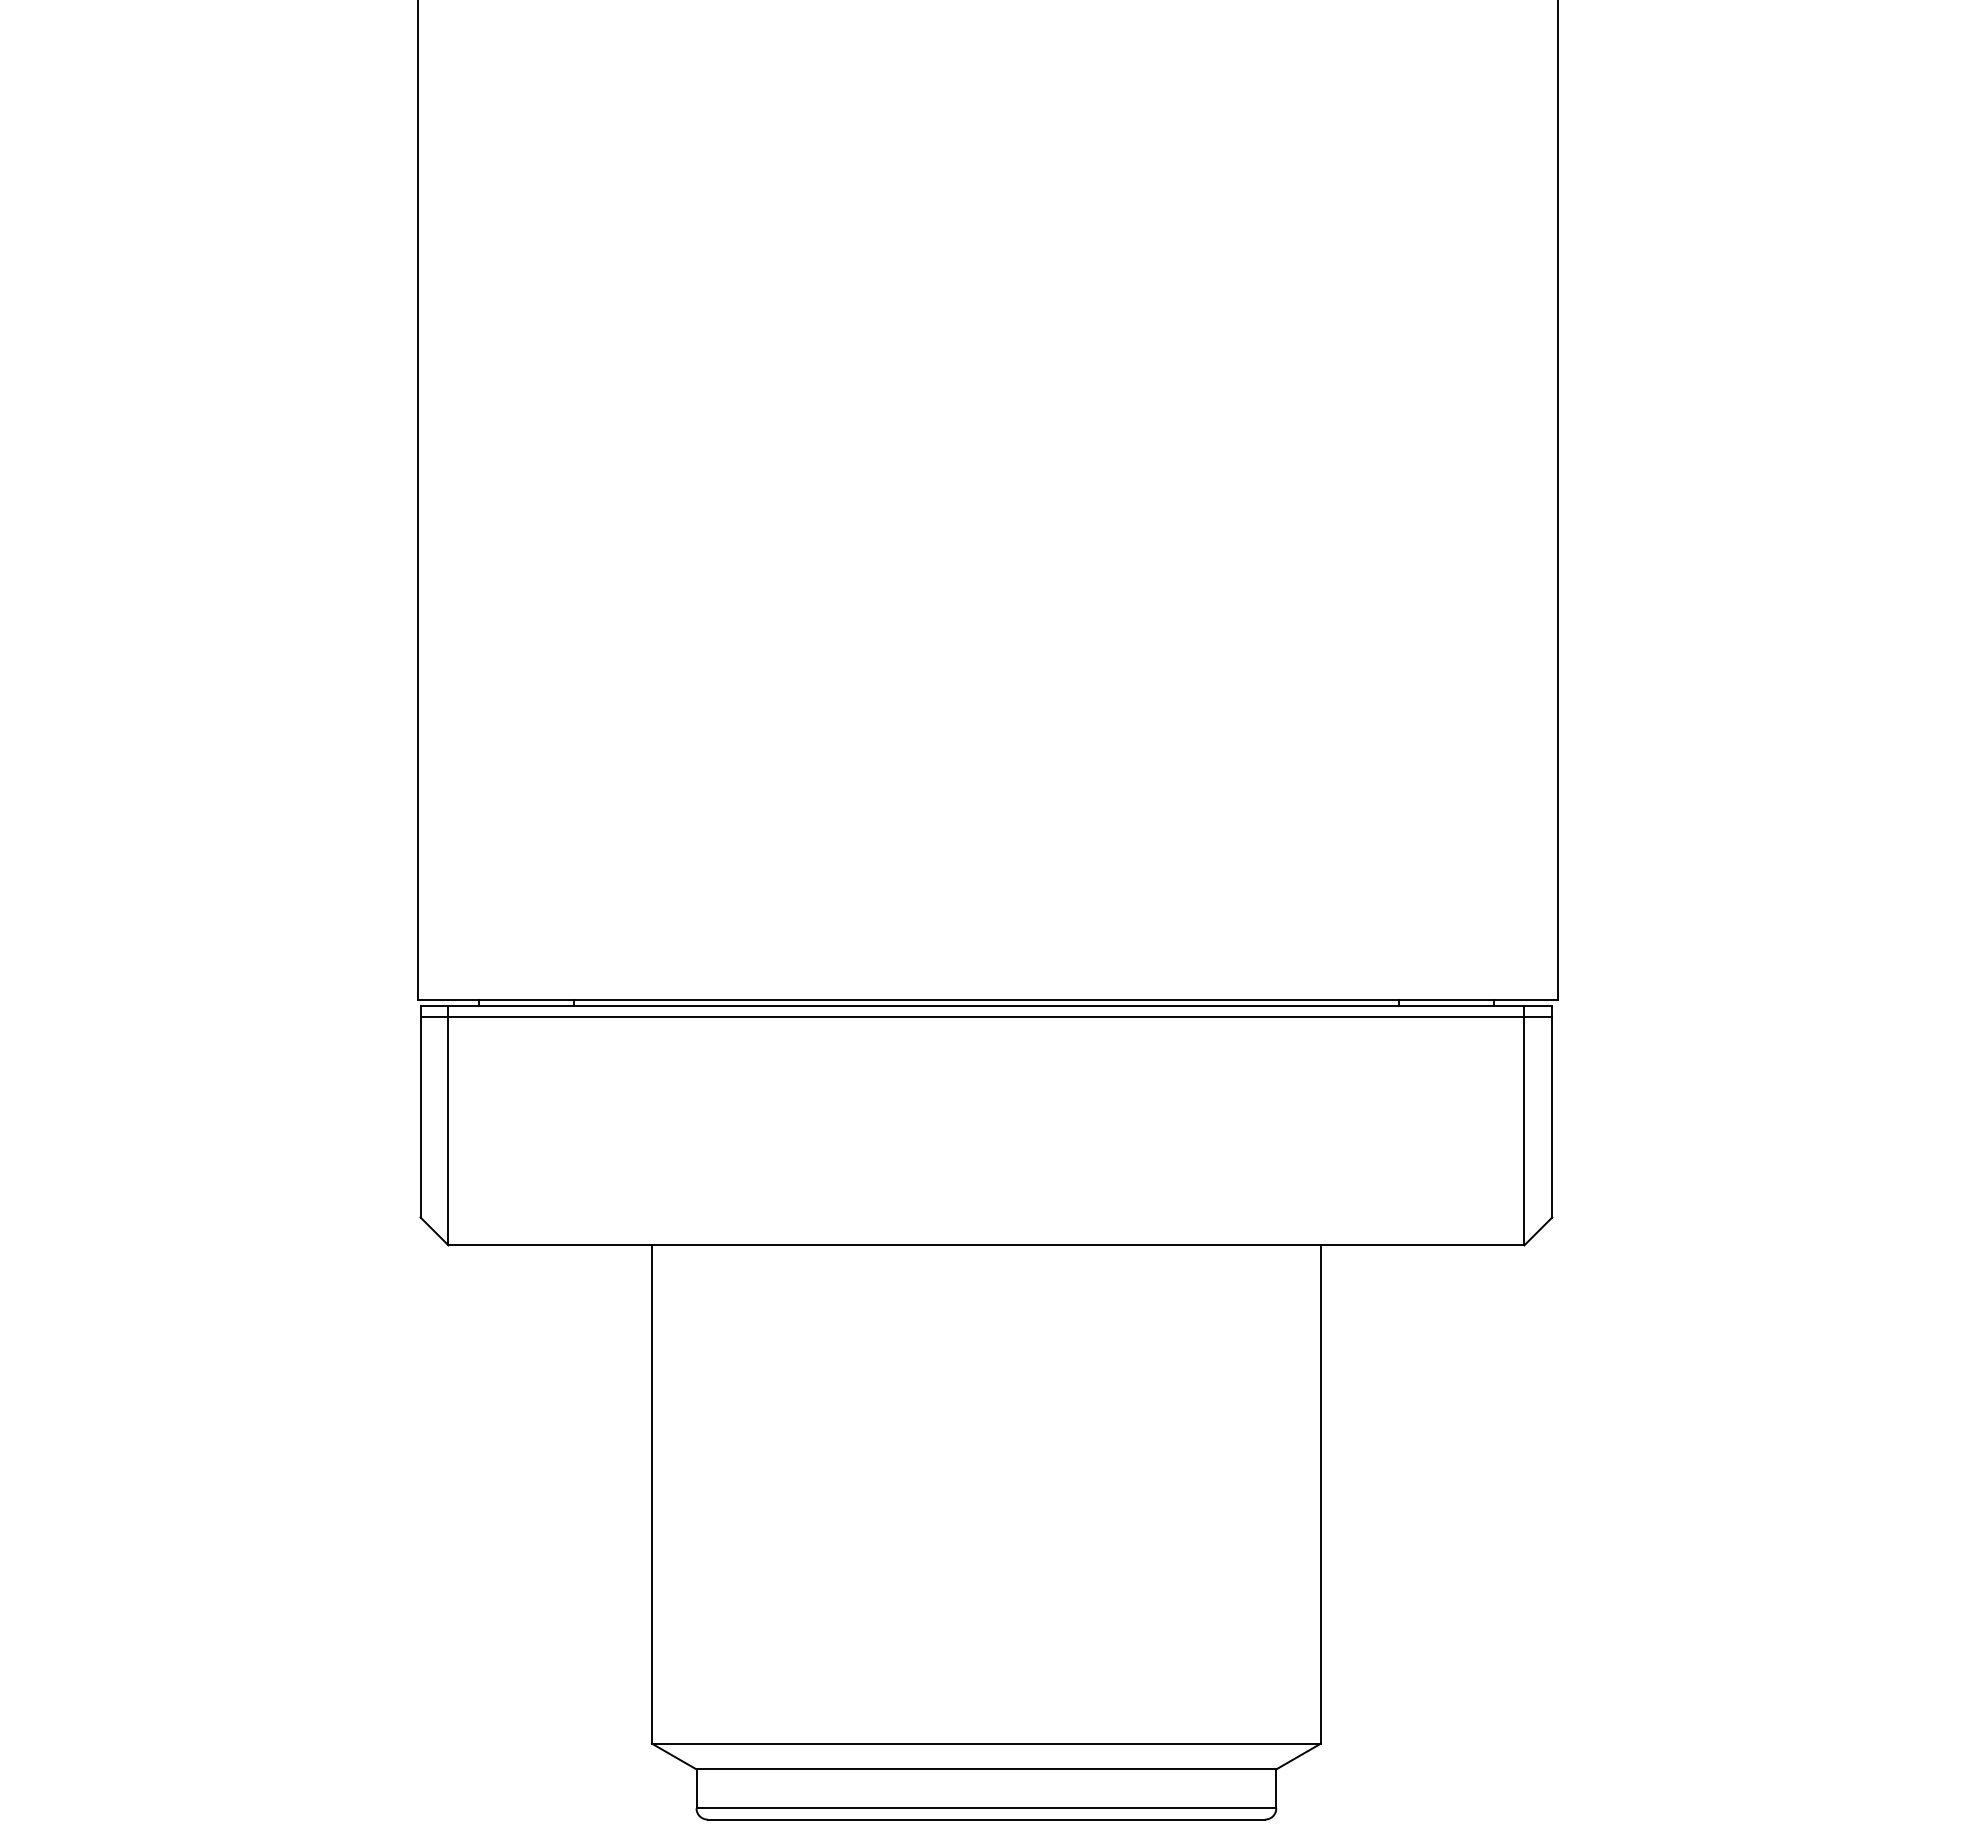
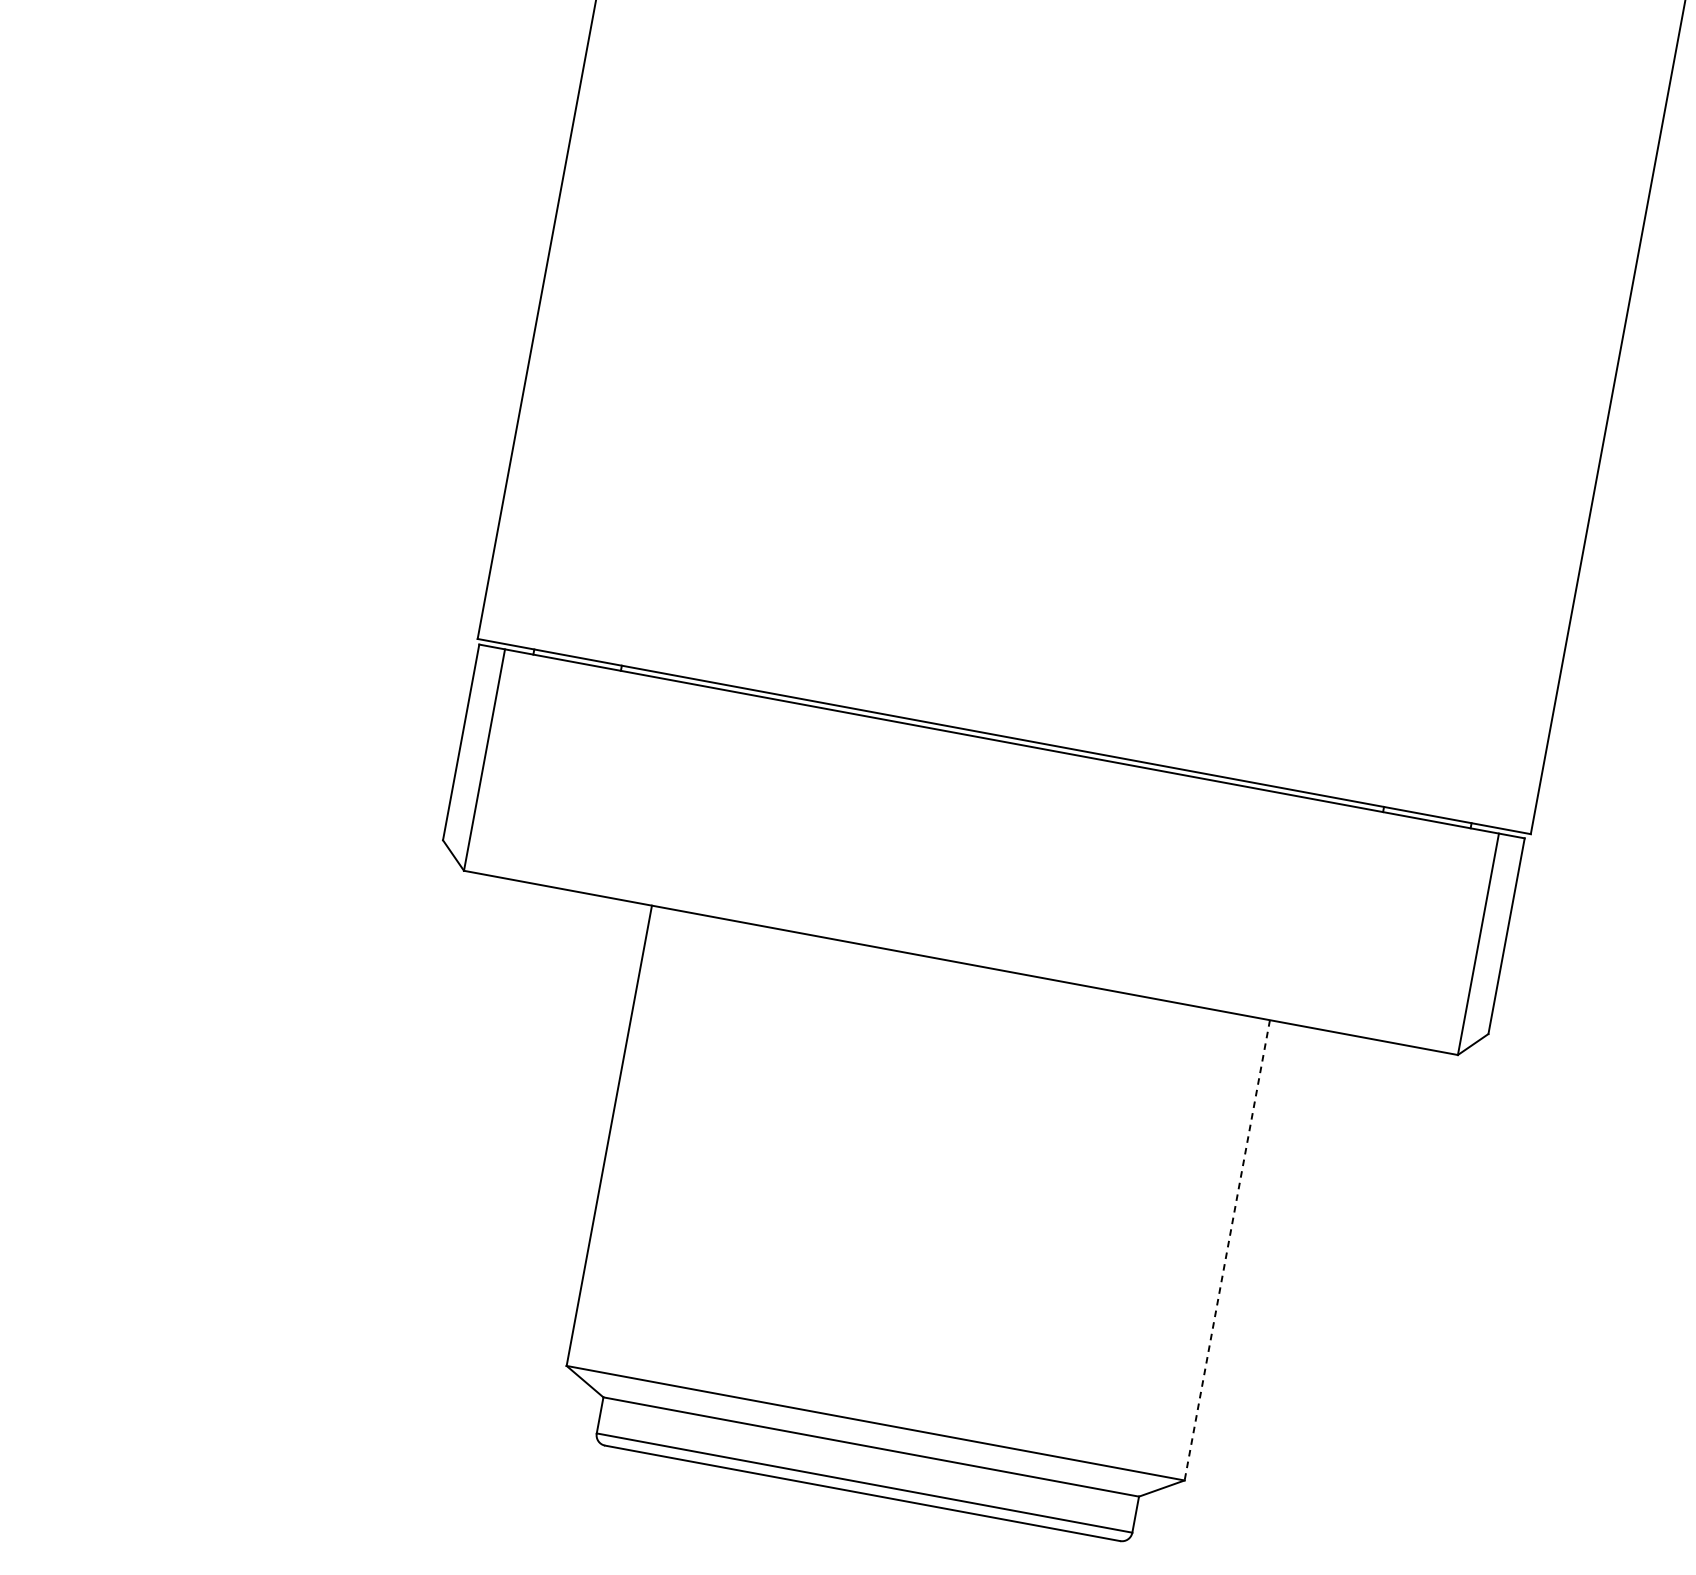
line: (986, 1016) -> (1000, 751), removed
line: (1320, 1495) -> (1226, 1251), solid -> dashed

